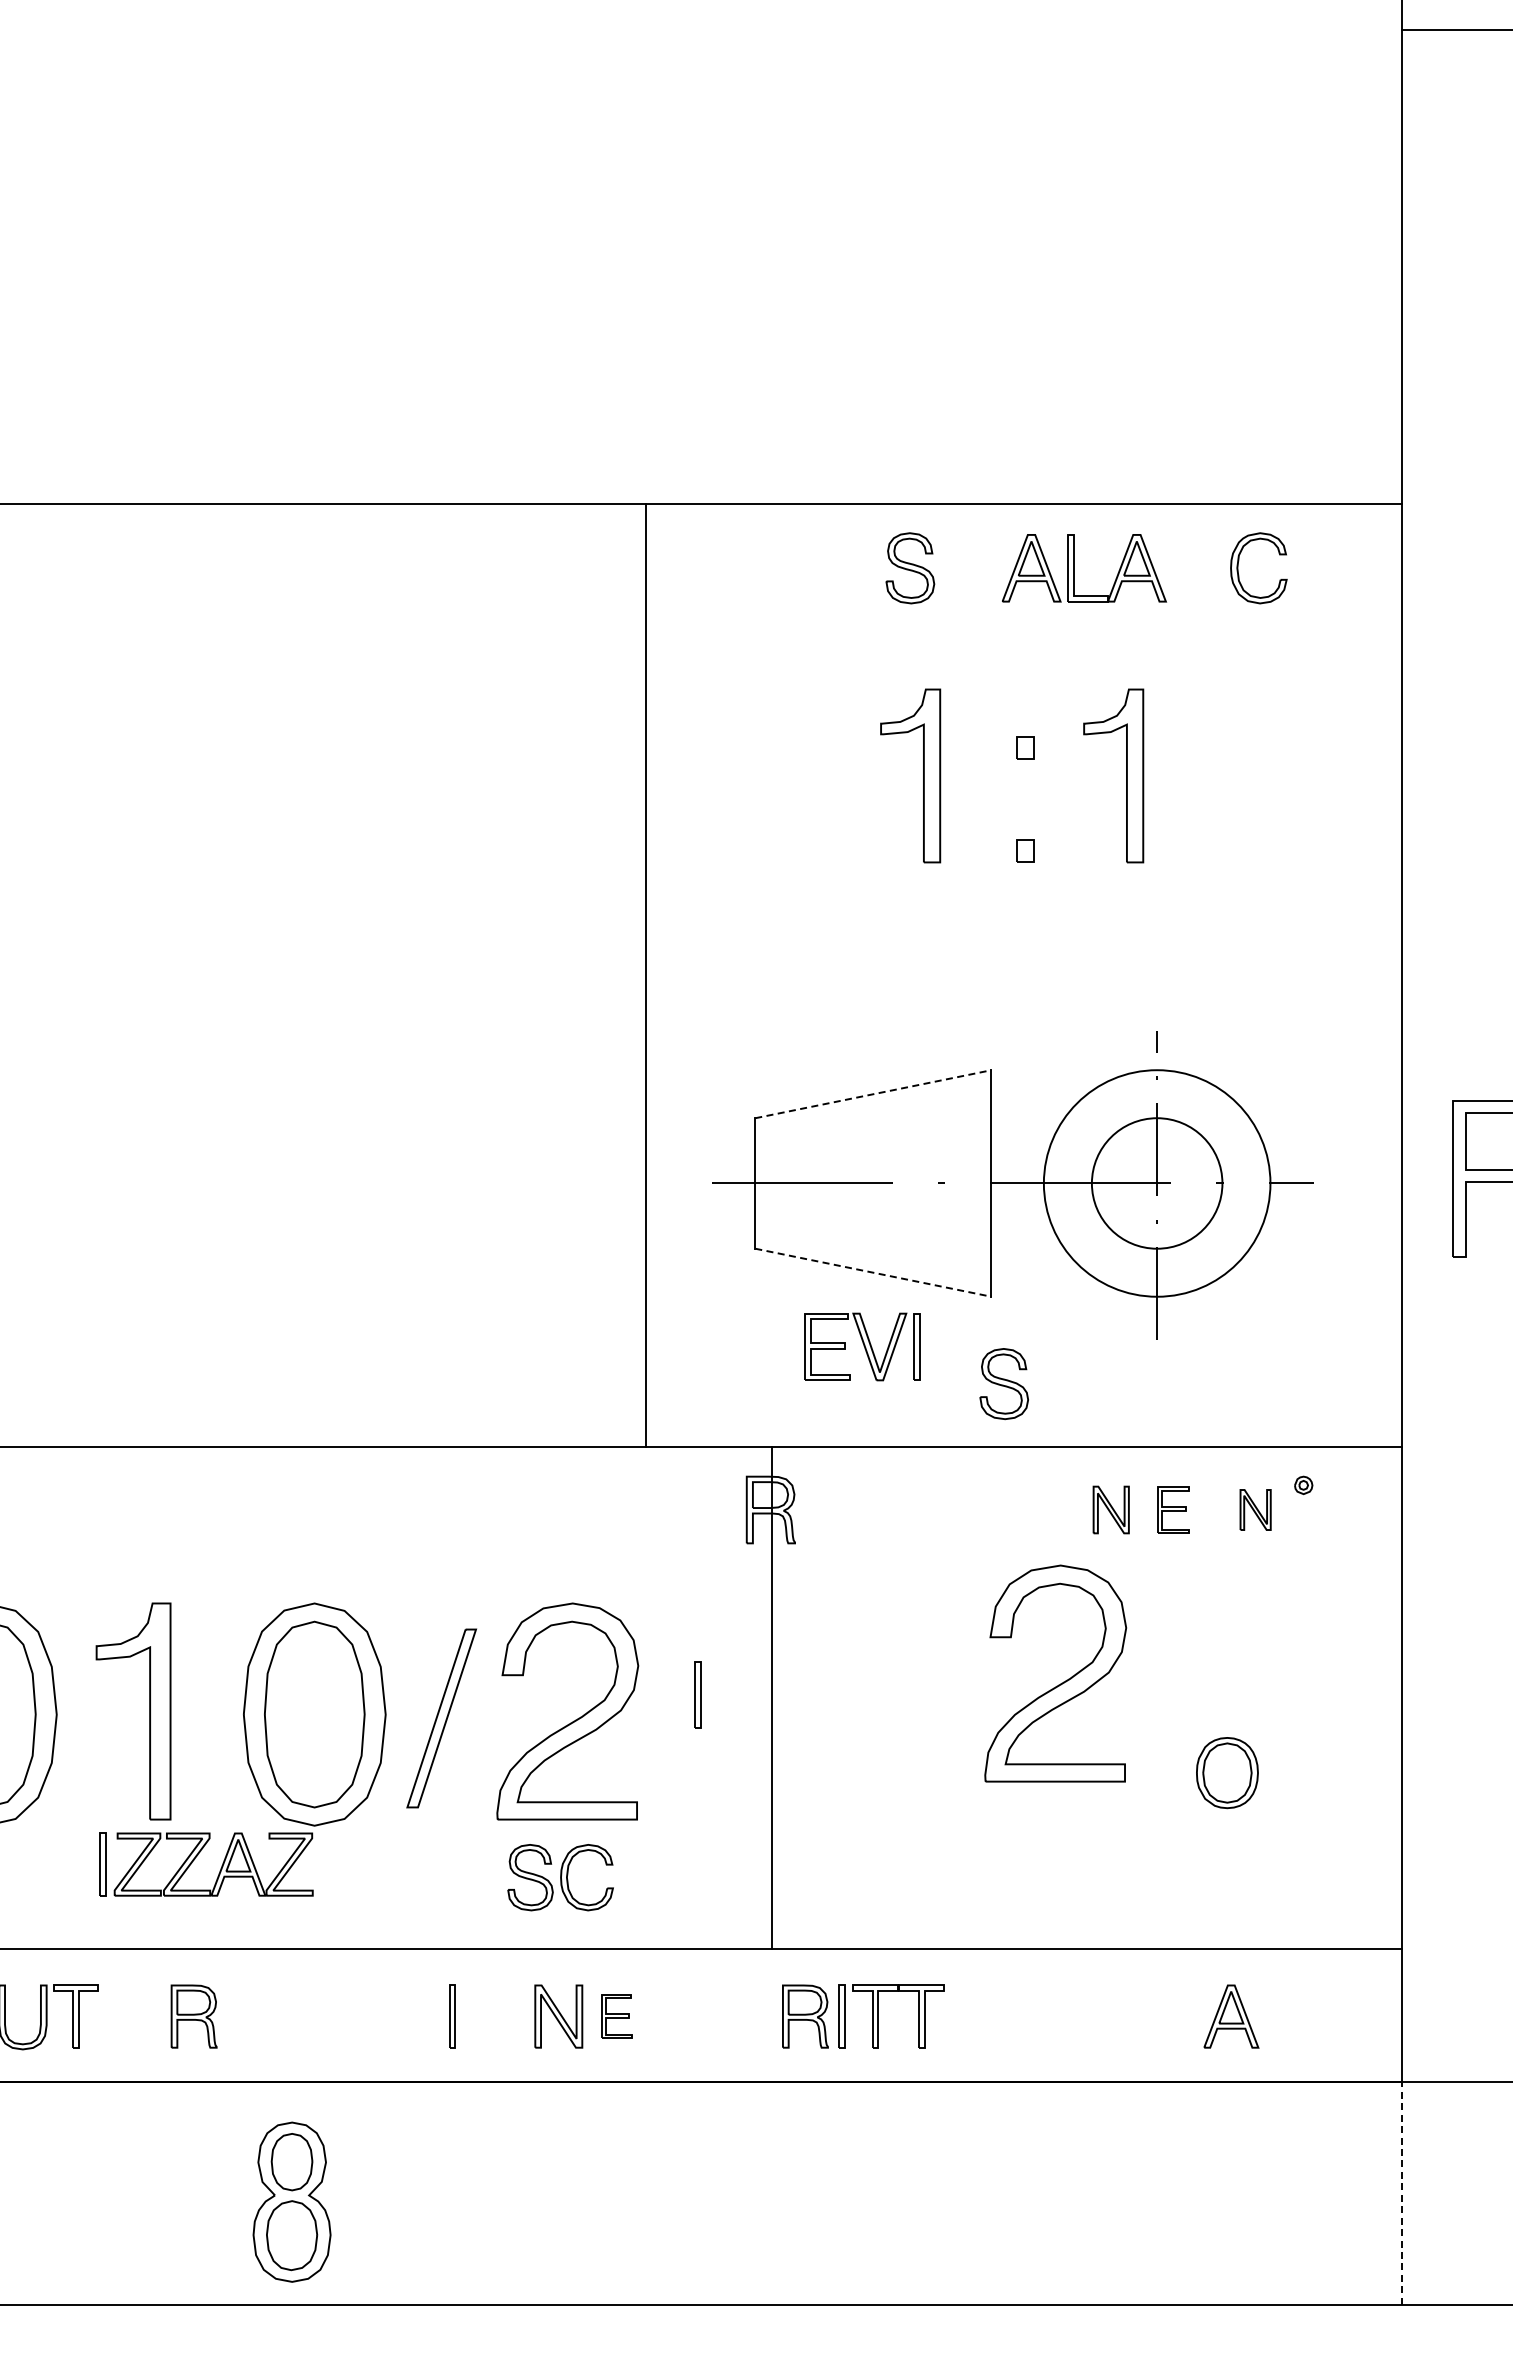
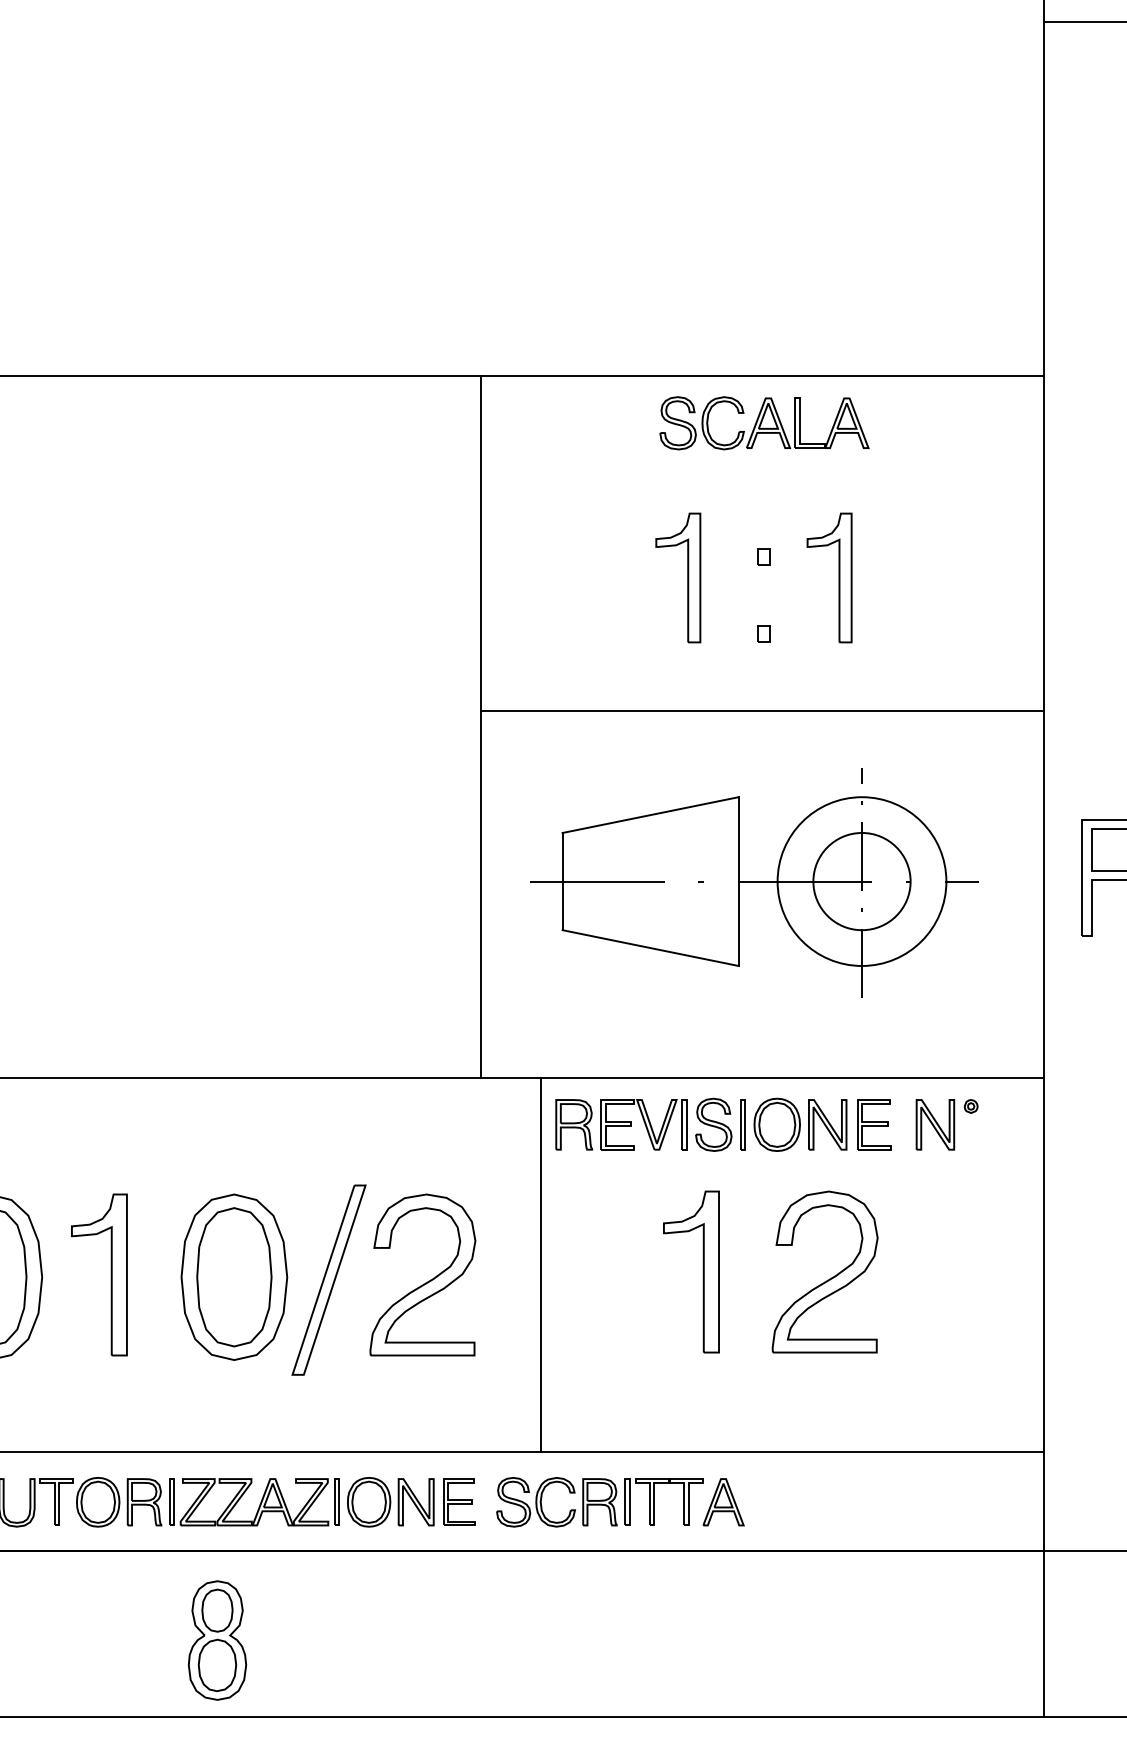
part: (1238, 568) -> (708, 423), moved
line: (1023, 953) -> (762, 710), added
line: (873, 1094) -> (650, 815), dashed -> solid
line: (873, 1272) -> (650, 947), dashed -> solid
part: (862, 1346) -> (643, 1124), moved
part: (1003, 1384) -> (713, 1125), moved
part: (1111, 1509) -> (827, 1124), size x1.43
part: (1173, 1509) -> (874, 1124), size x1.43
part: (1255, 1509) -> (935, 1124), size x1.67
part: (1060, 1683) -> (828, 1279), moved
part: (697, 1694) -> (742, 1124), moved
line: (772, 1697) -> (541, 1264), moved
part: (943, 1707) -> (702, 1271), added
part: (441, 1718) -> (328, 1280), size x1.43
part: (1227, 1773) -> (777, 1125), moved
part: (198, 1855) -> (243, 1495), moved
part: (560, 1877) -> (535, 1502), moved
part: (131, 2016) -> (97, 1502), added
part: (495, 2016) -> (369, 1502), added
part: (616, 2016) -> (459, 1502), size x1.43
part: (1231, 2016) -> (723, 1502), moved
line: (1401, 2193) -> (1044, 1634), dashed -> solid

